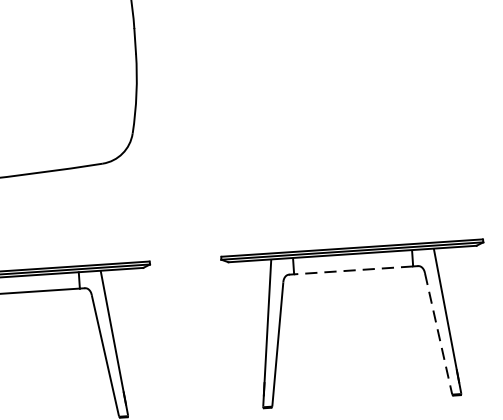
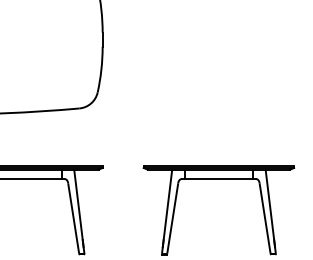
line: (352, 271) -> (218, 179), dashed -> solid
line: (439, 333) -> (265, 218), dashed -> solid

